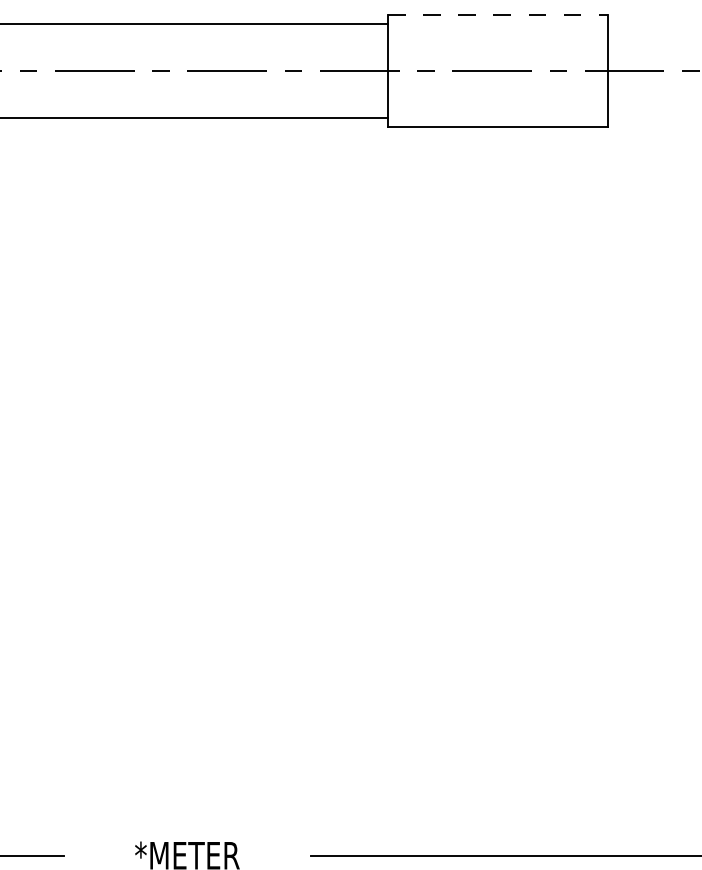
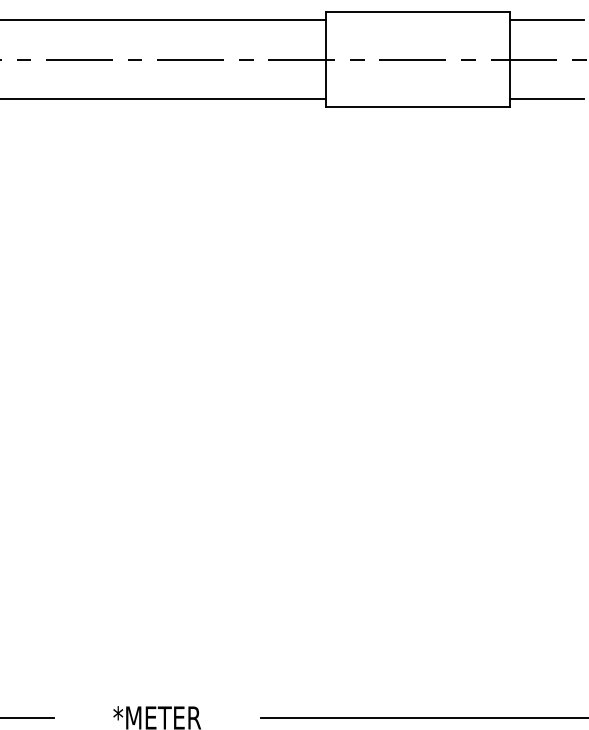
line: (498, 14) -> (418, 12), dashed -> solid
line: (651, 23) -> (546, 19), added
line: (651, 118) -> (546, 99), added

